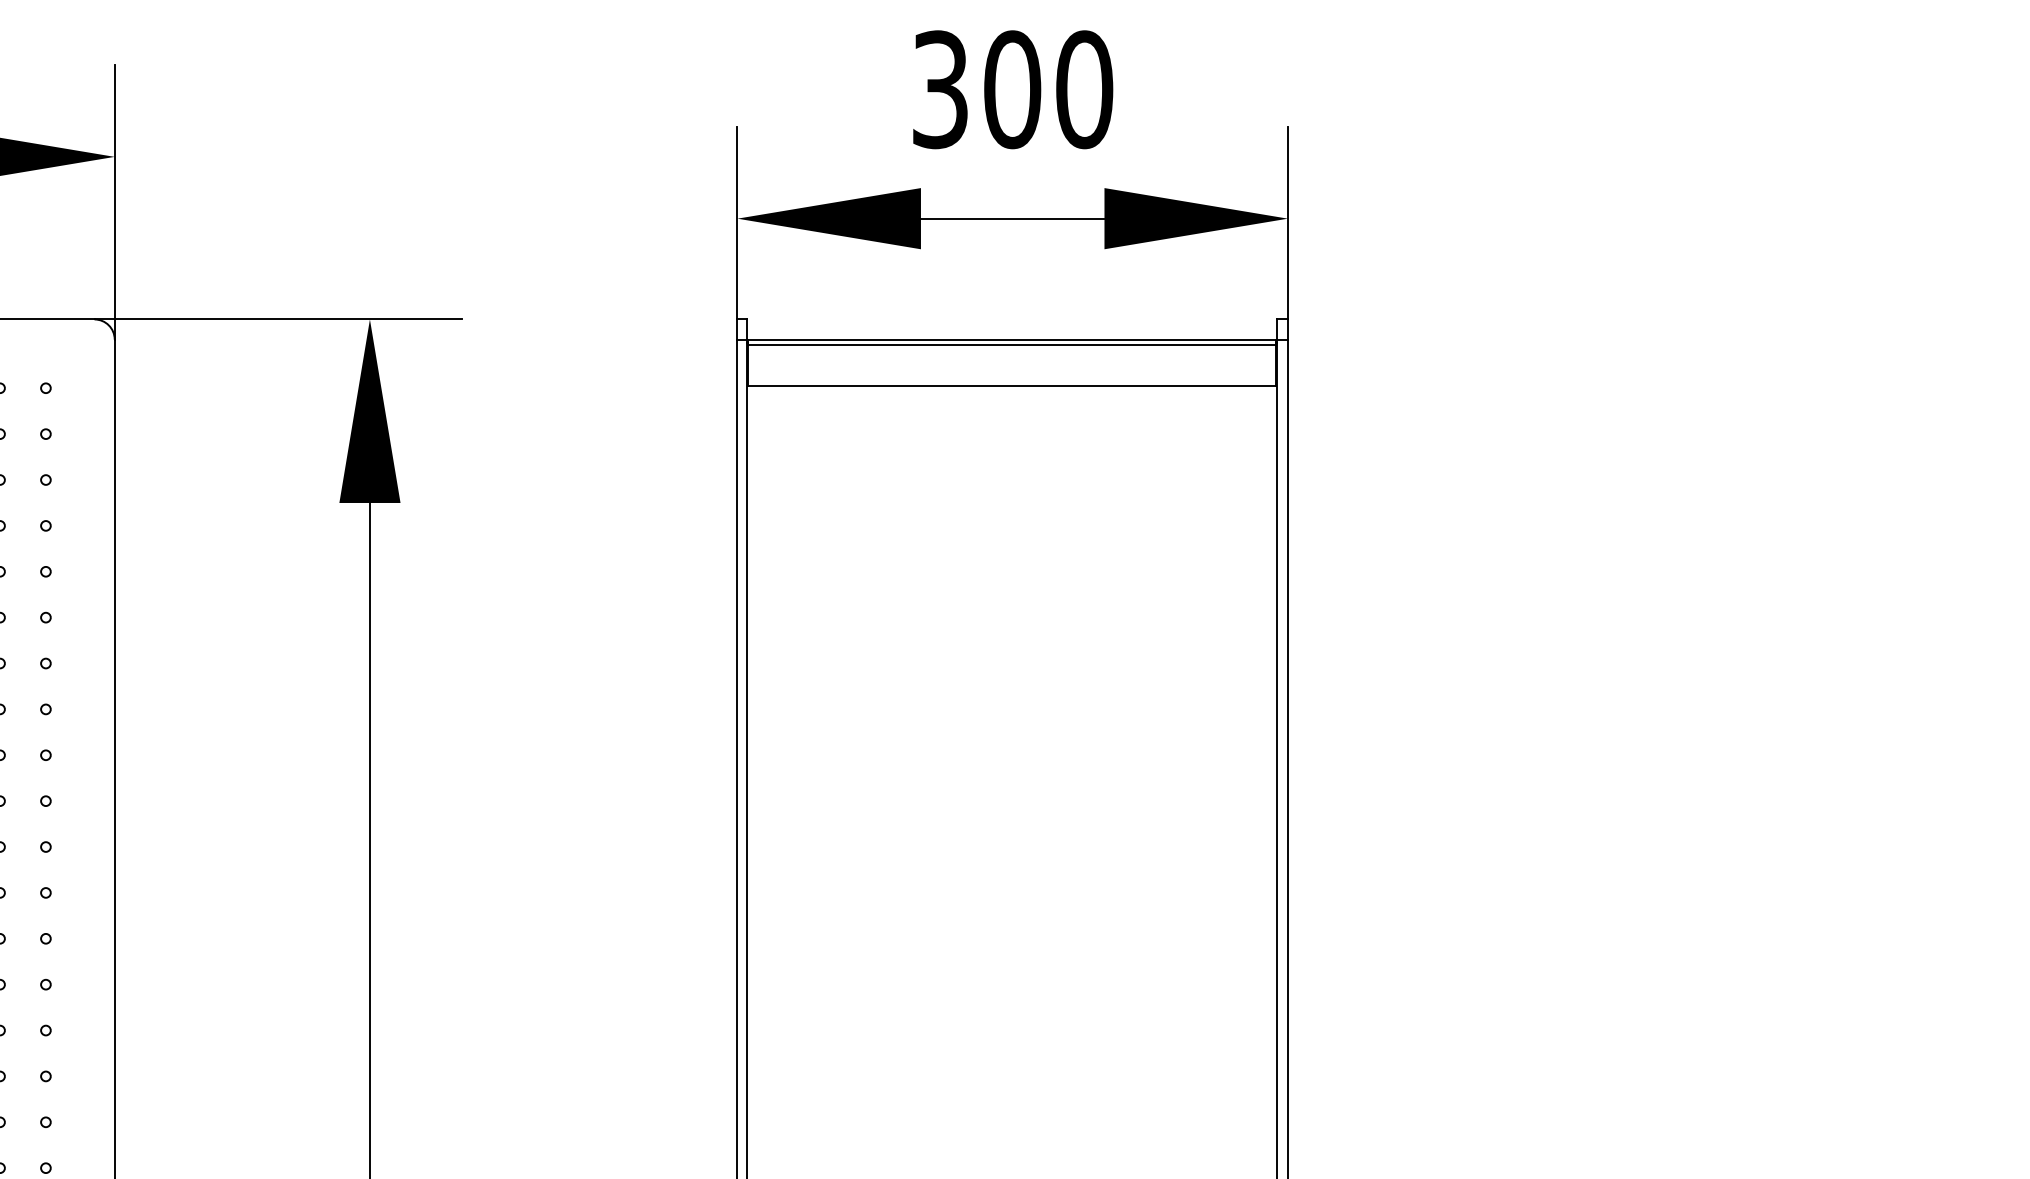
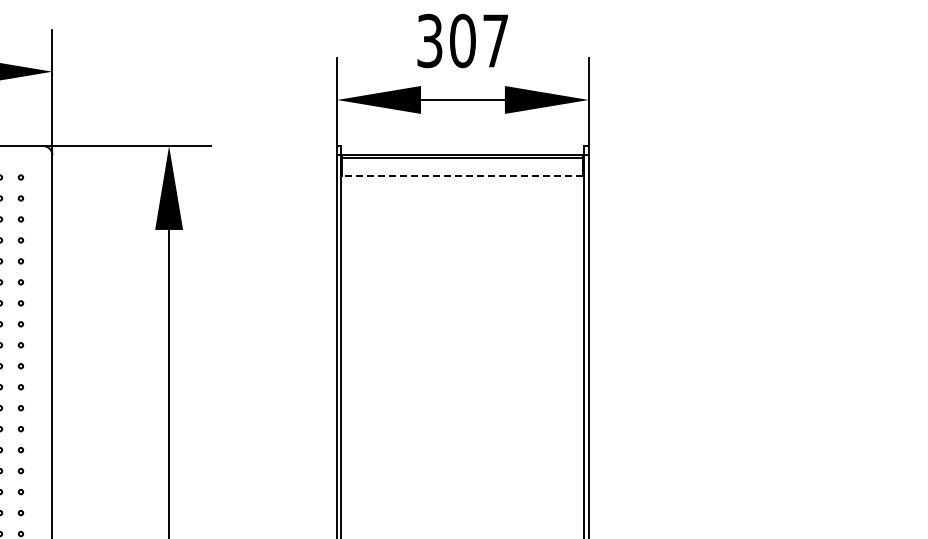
text: (1083, 88) -> (495, 40), 300 -> 307
line: (1011, 386) -> (462, 176), solid -> dashed

